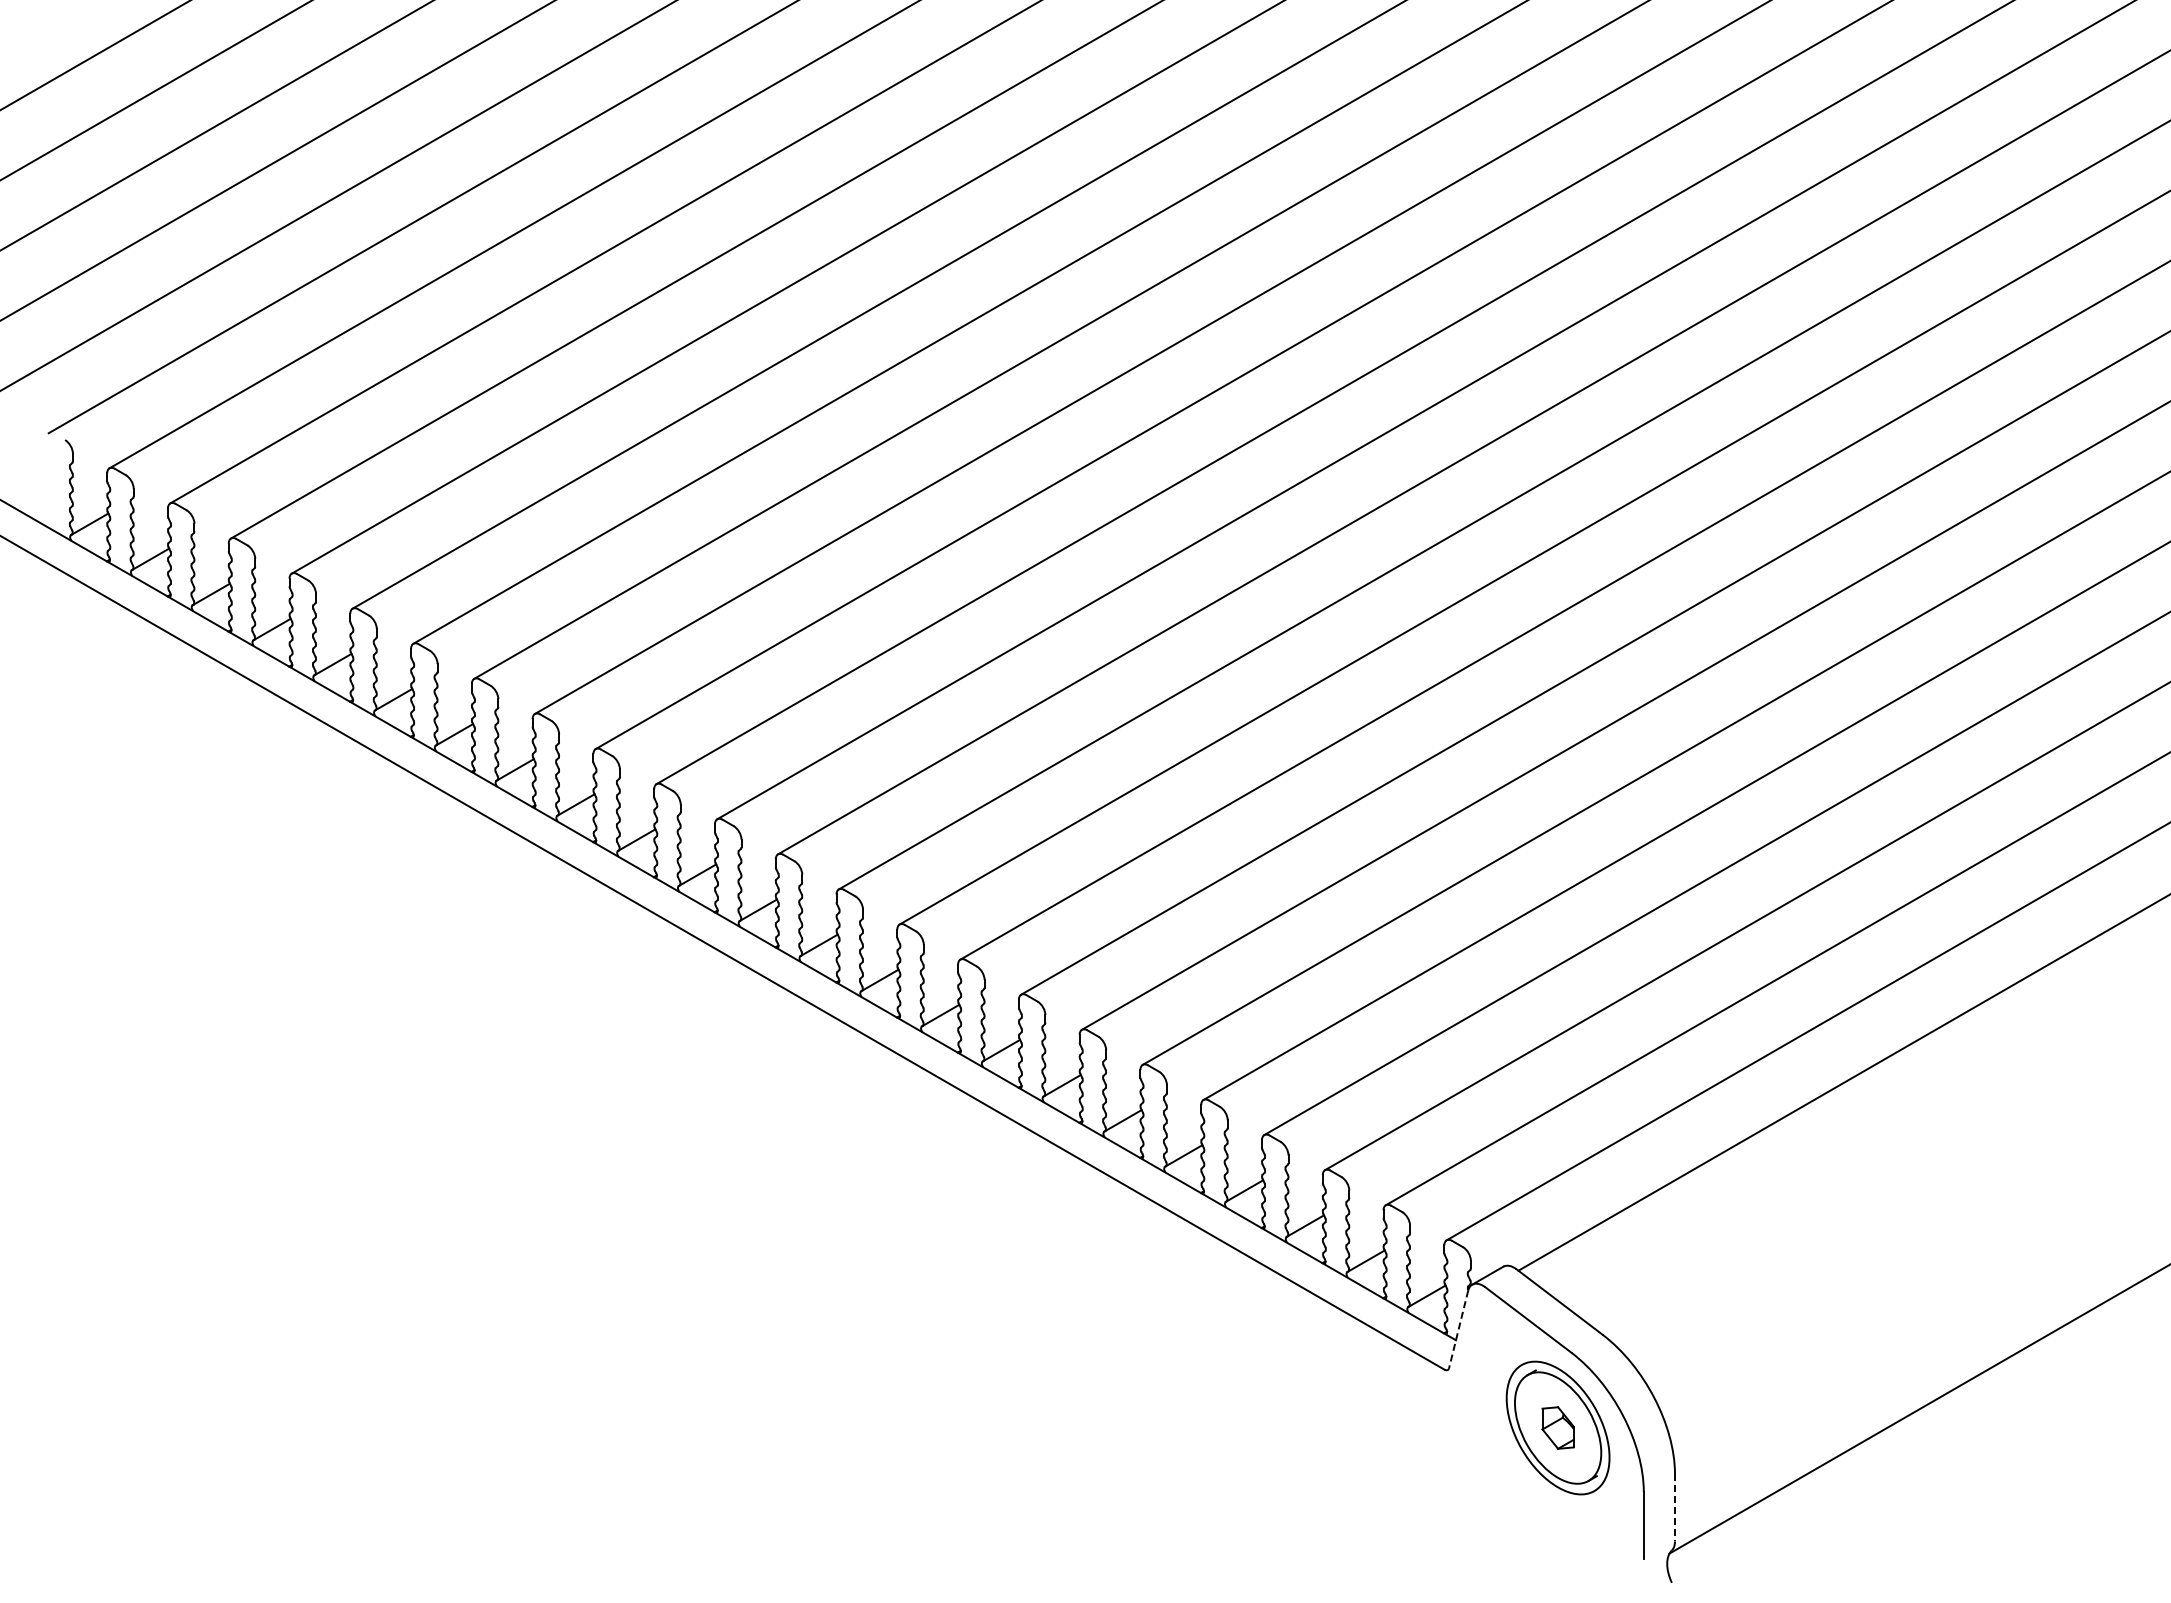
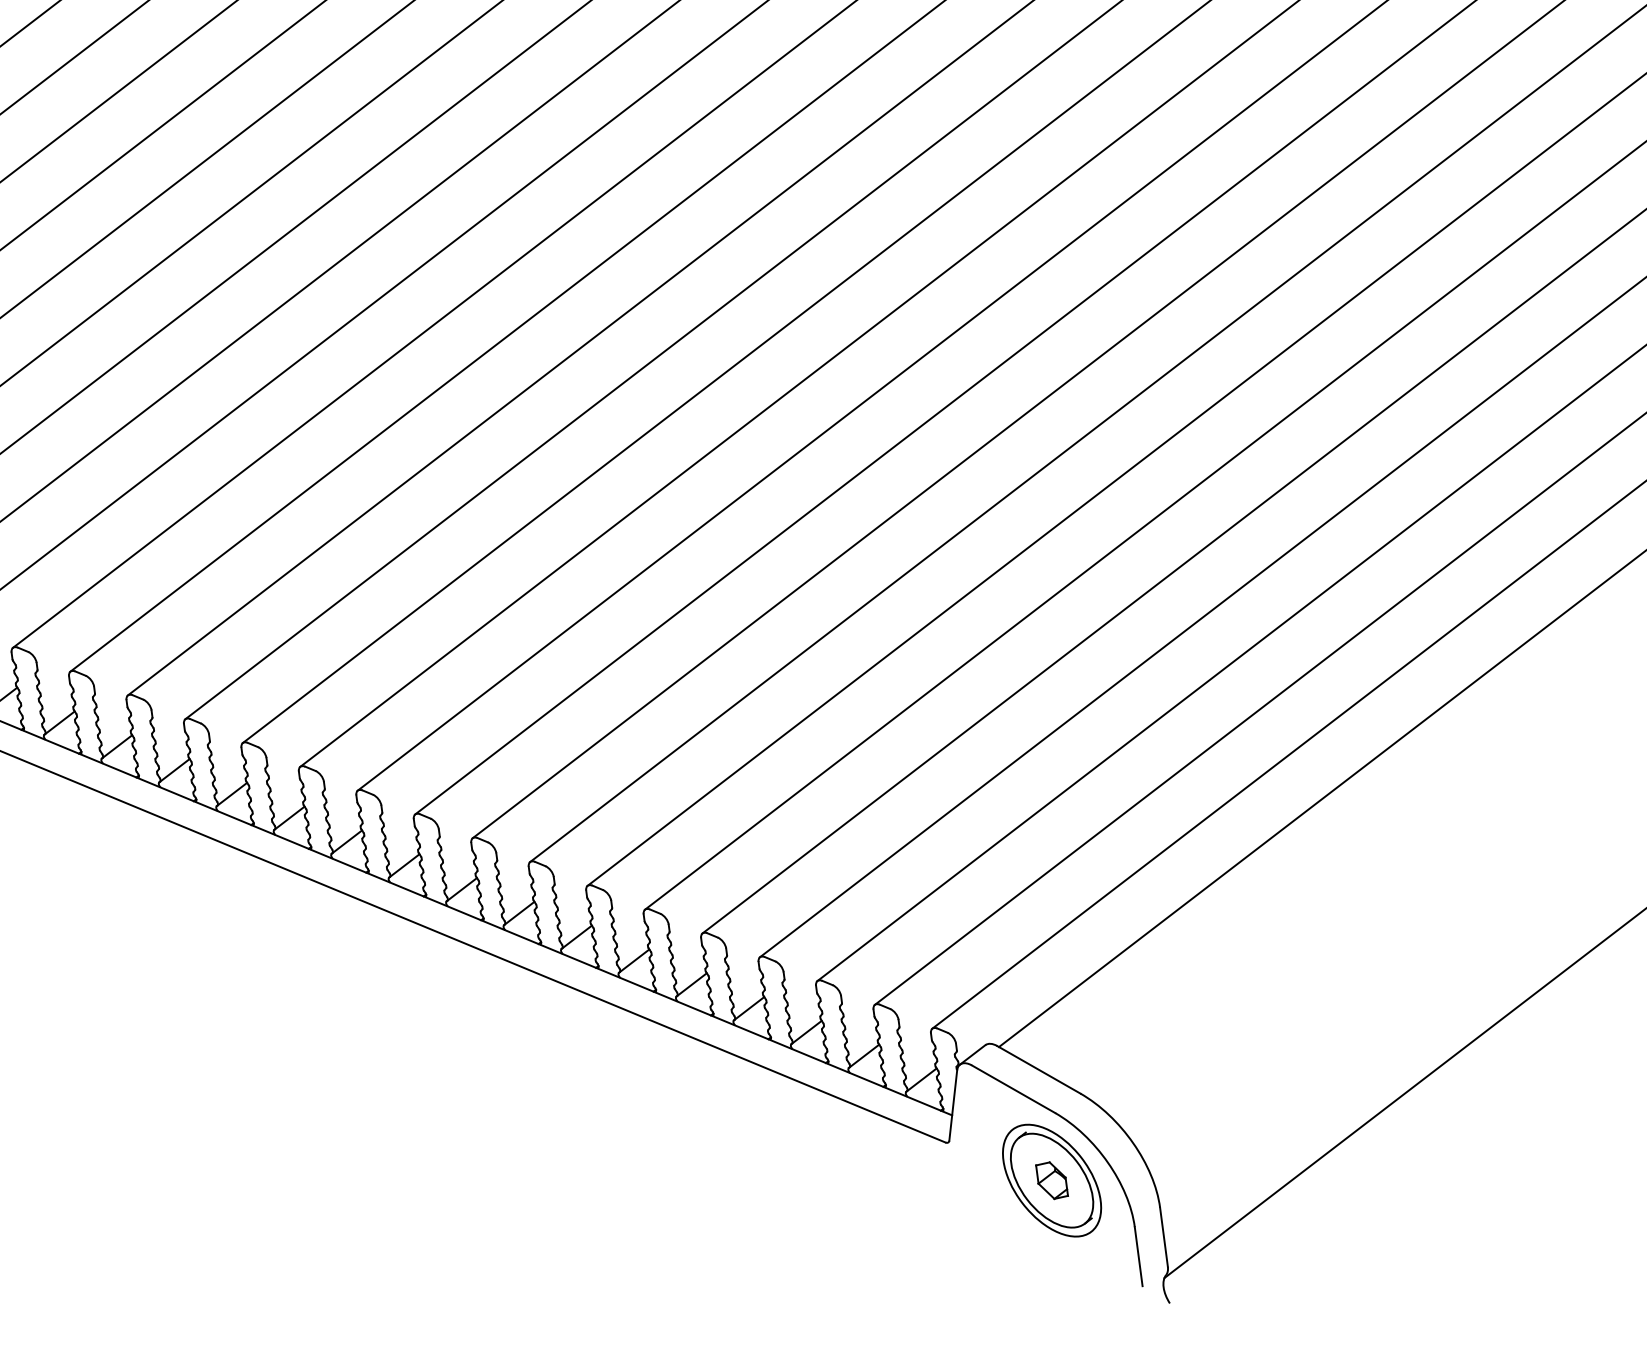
line: (1458, 1329) -> (953, 1105), dashed -> solid
line: (1675, 1507) -> (1164, 1236), dashed -> solid

